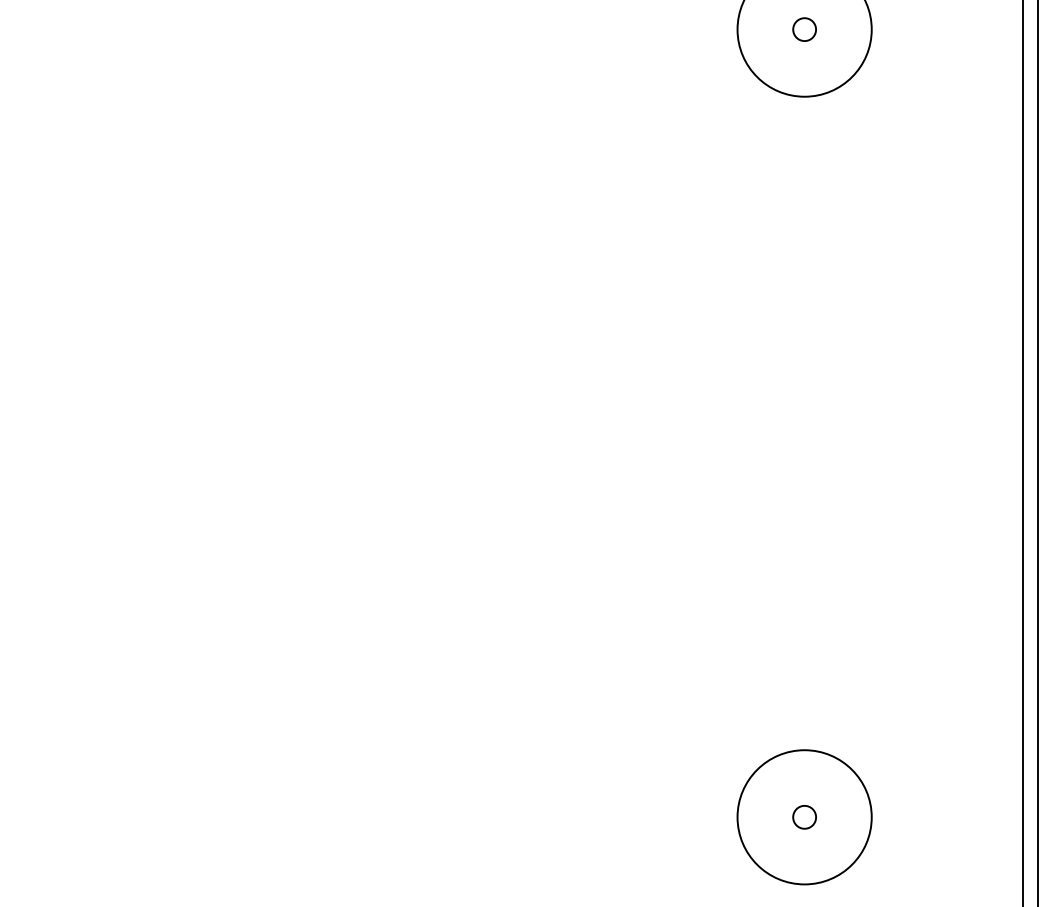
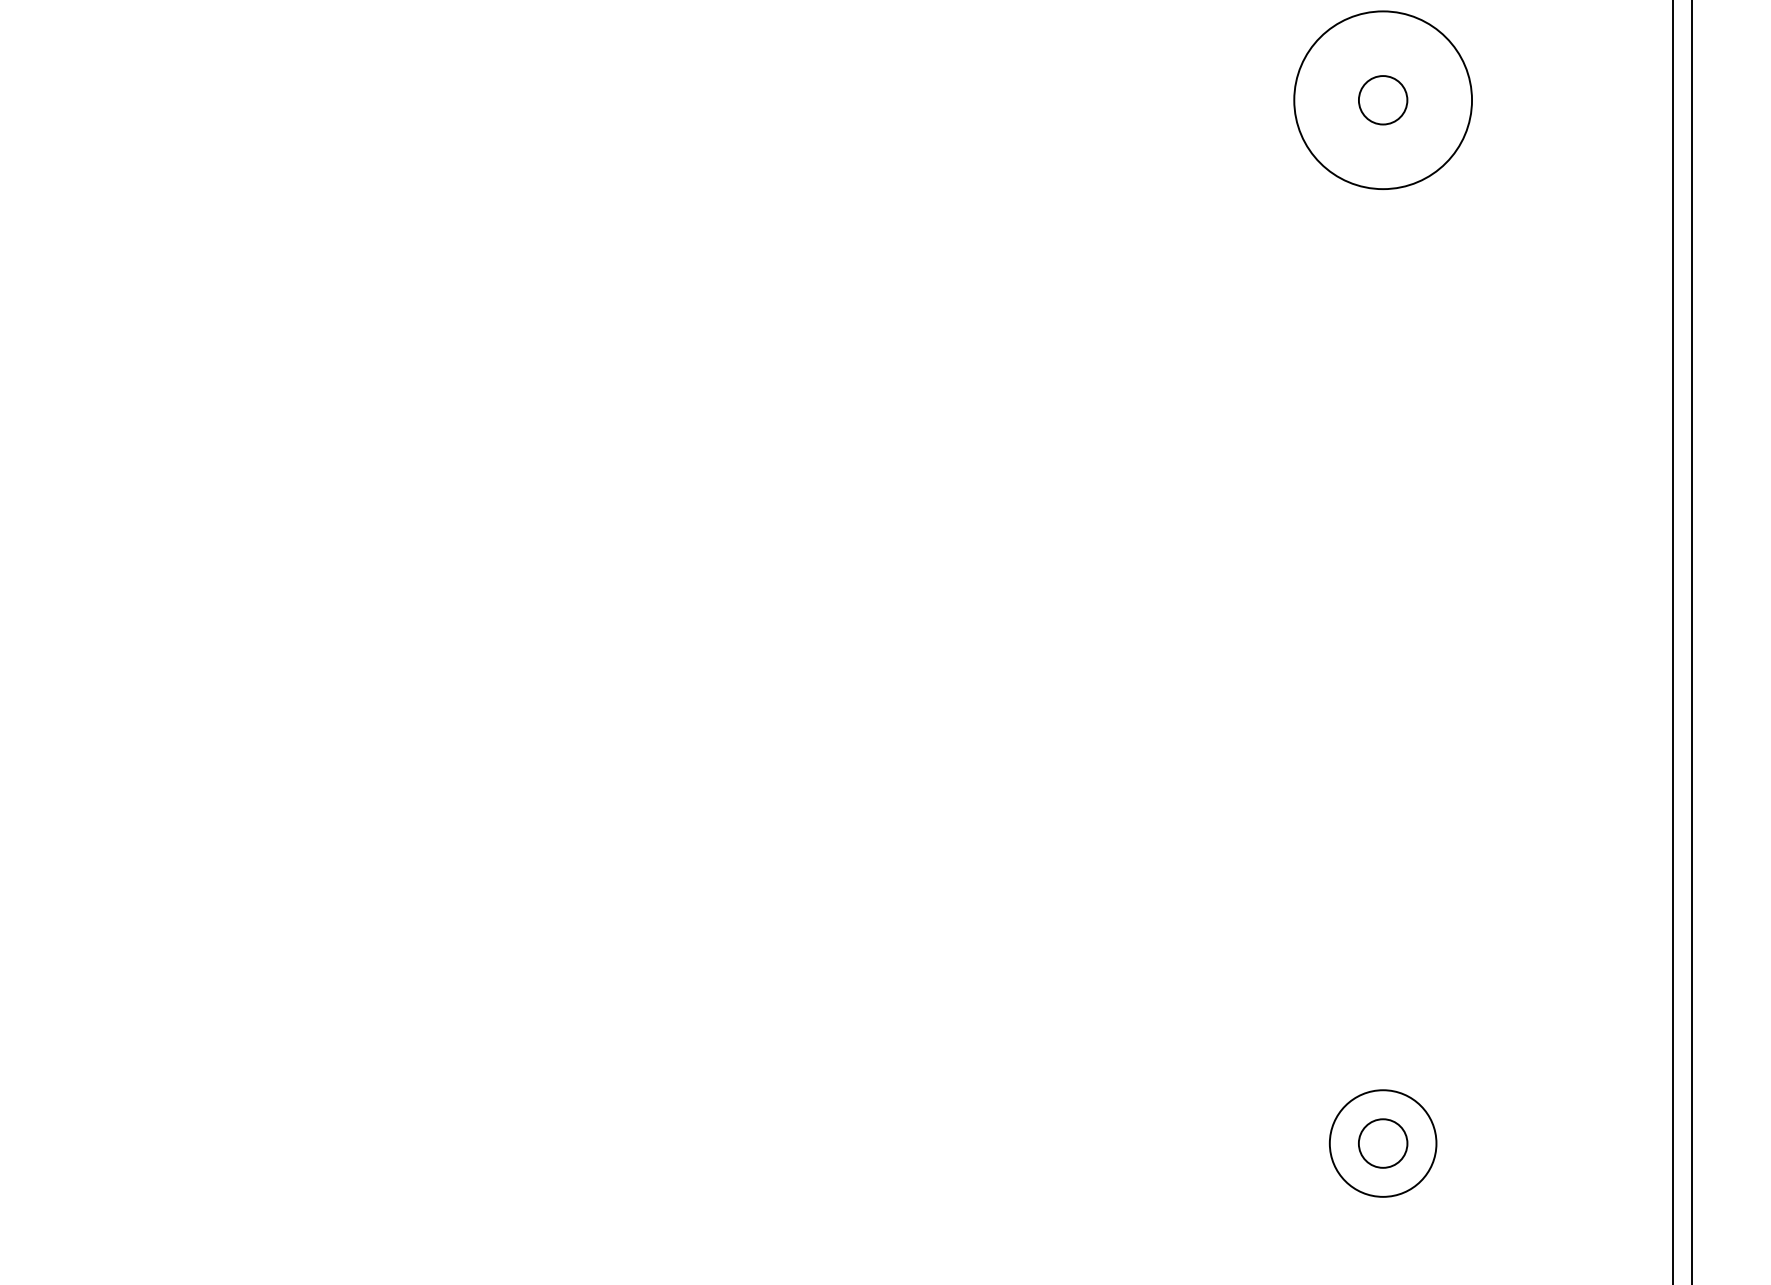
circle: (804, 29) -> (1383, 100), size x1.6
circle: (804, 817) -> (1382, 1143), size x1.6
circle: (804, 817) -> (1383, 1143), size x0.6

